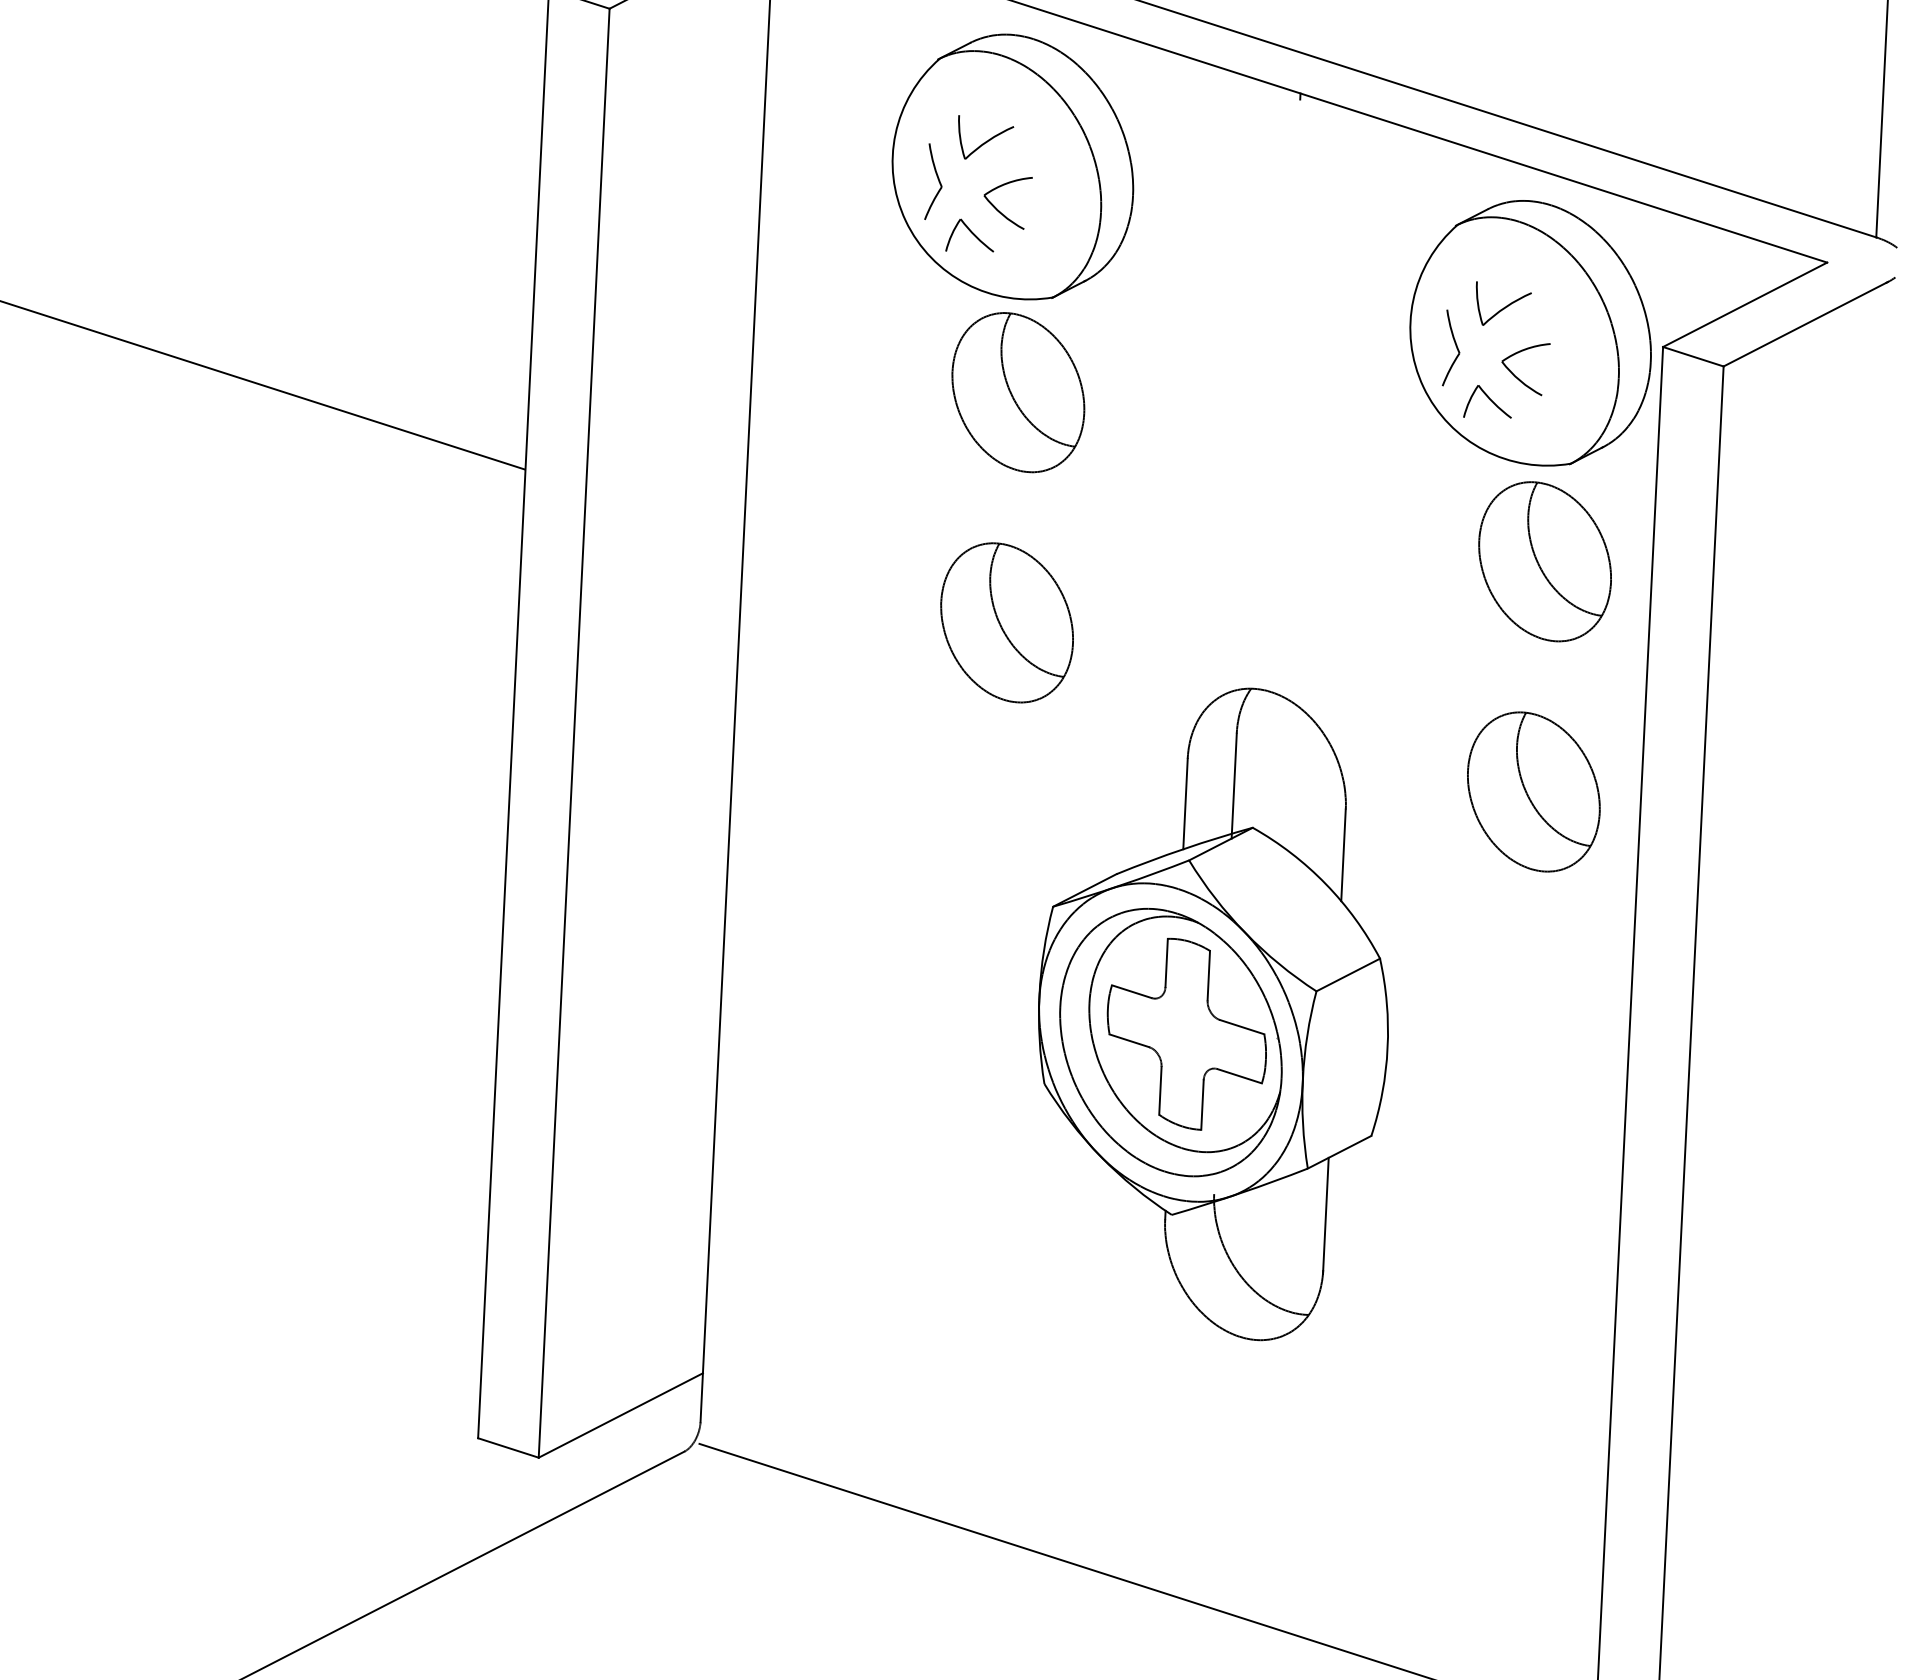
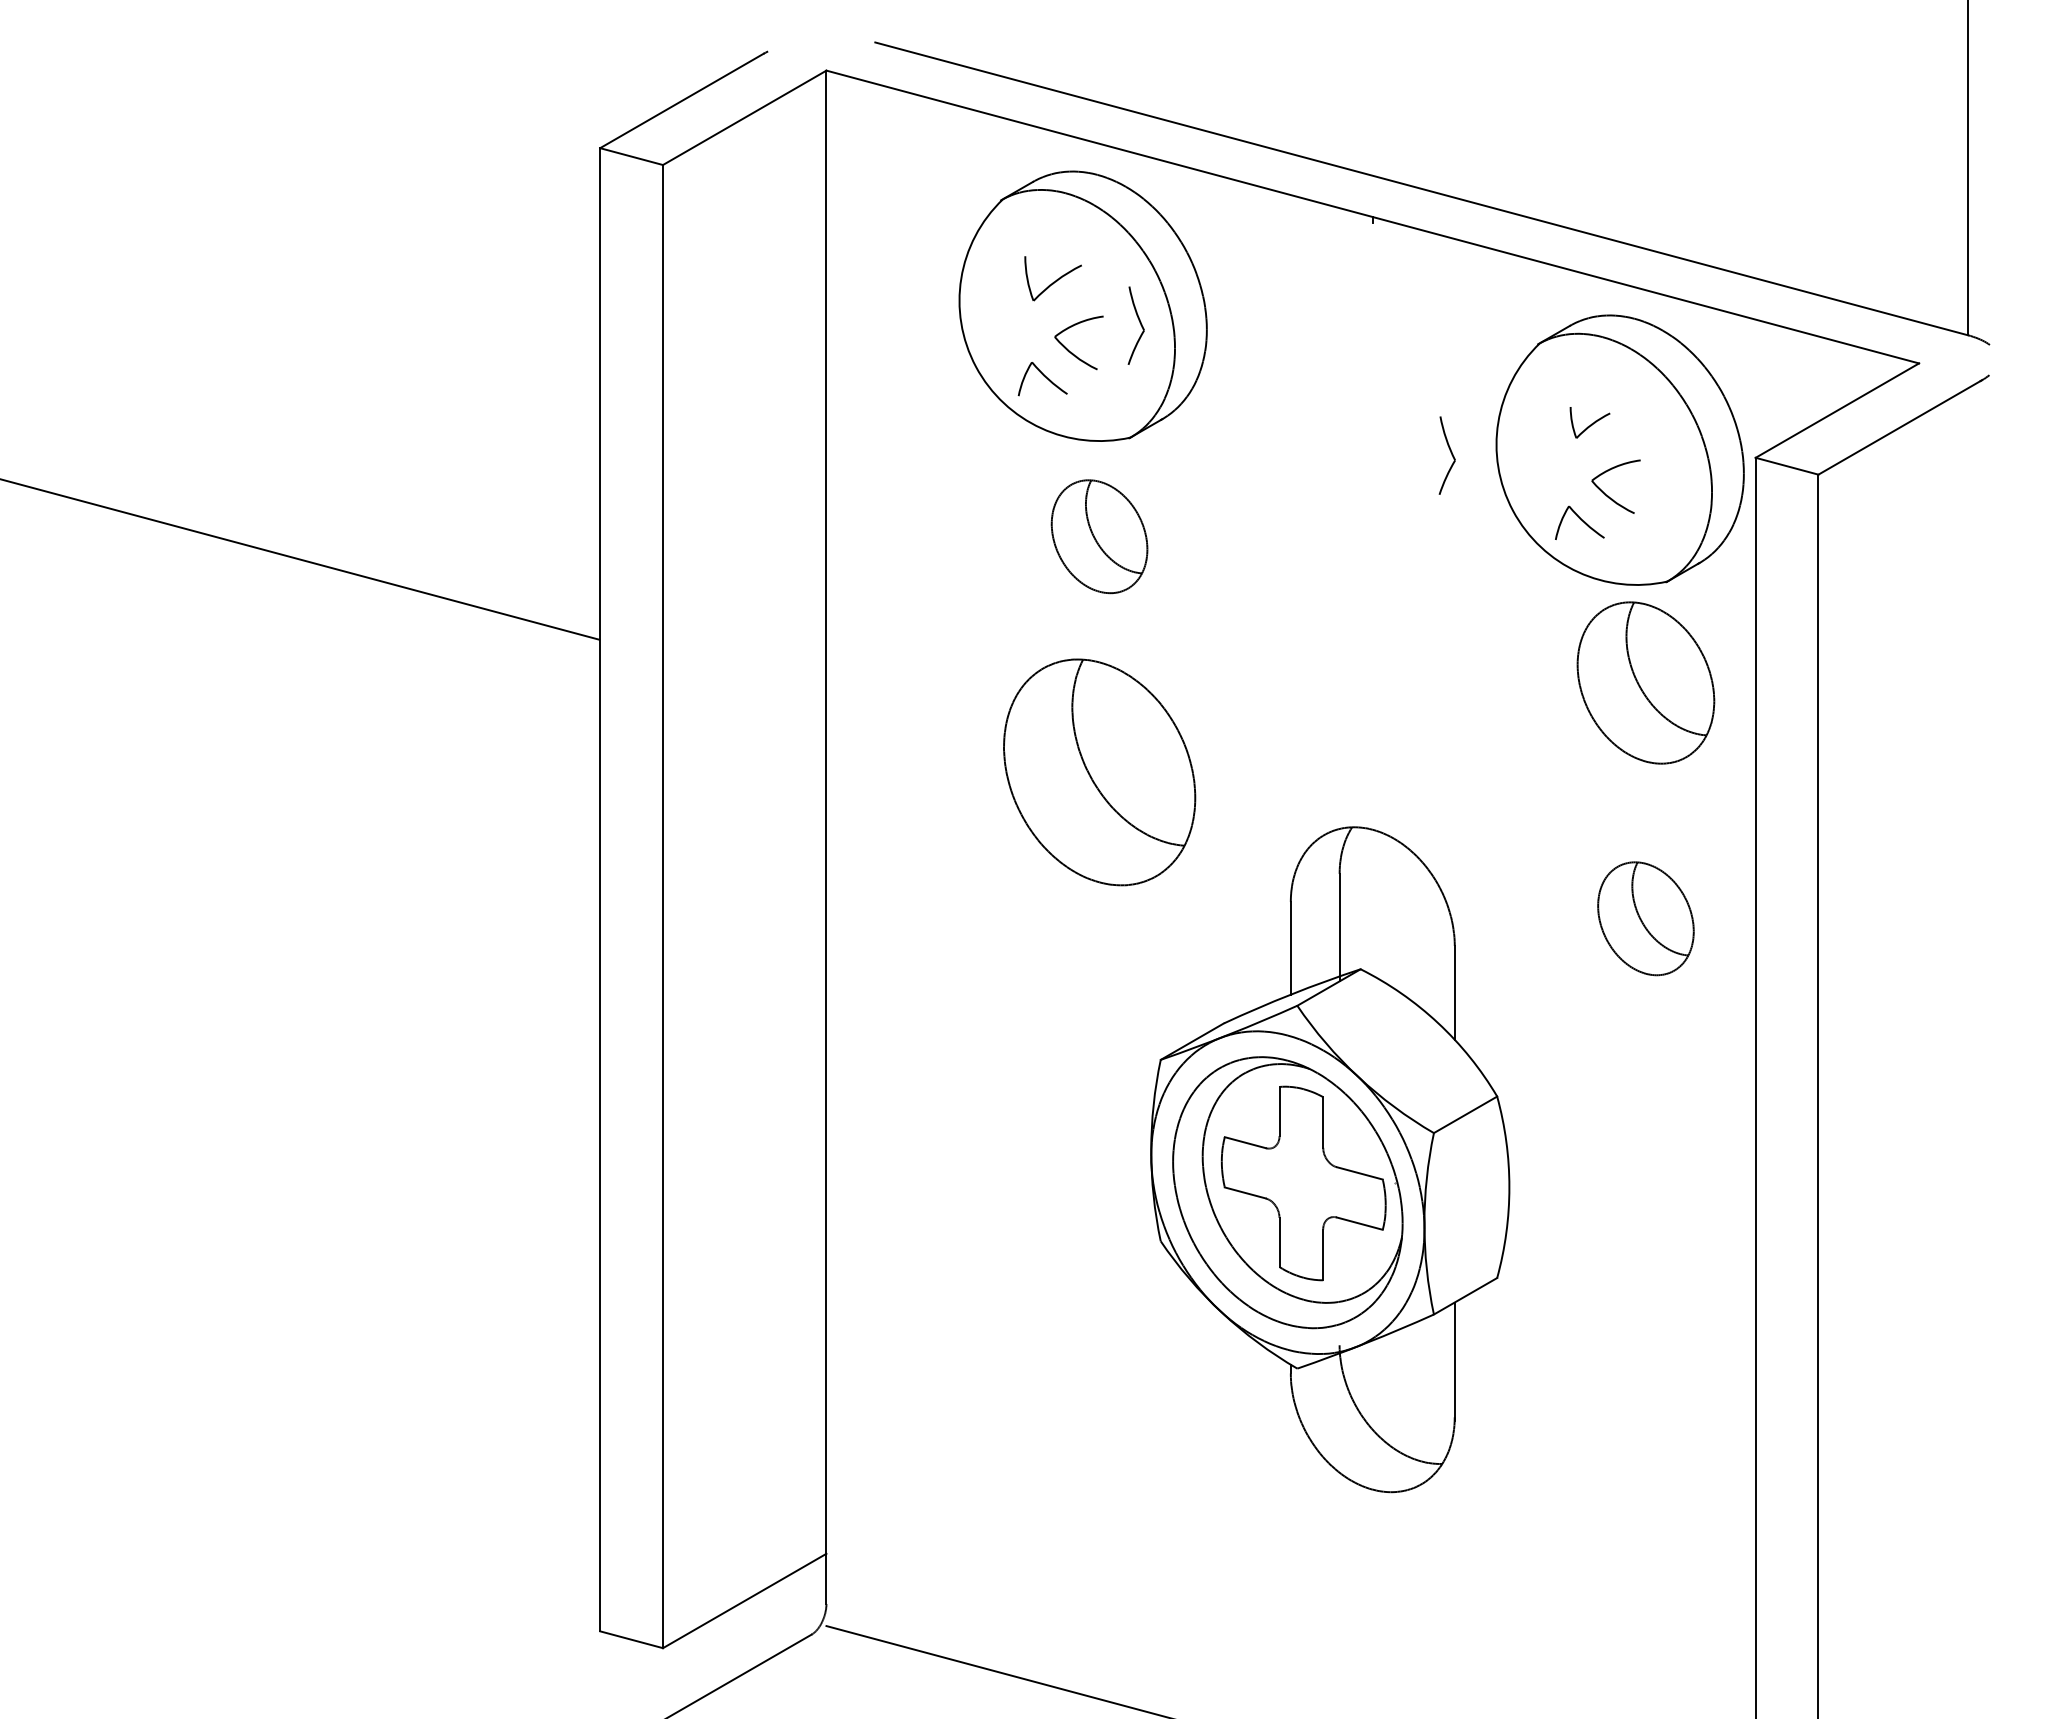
part: (933, 181) -> (1135, 325), moved
part: (1502, 304) -> (1589, 422), size x0.7
part: (1451, 348) -> (1446, 455), moved
part: (1018, 392) -> (1099, 536), size x0.7
part: (1007, 622) -> (1099, 771), size x1.4
part: (1533, 791) -> (1645, 918), size x0.7

